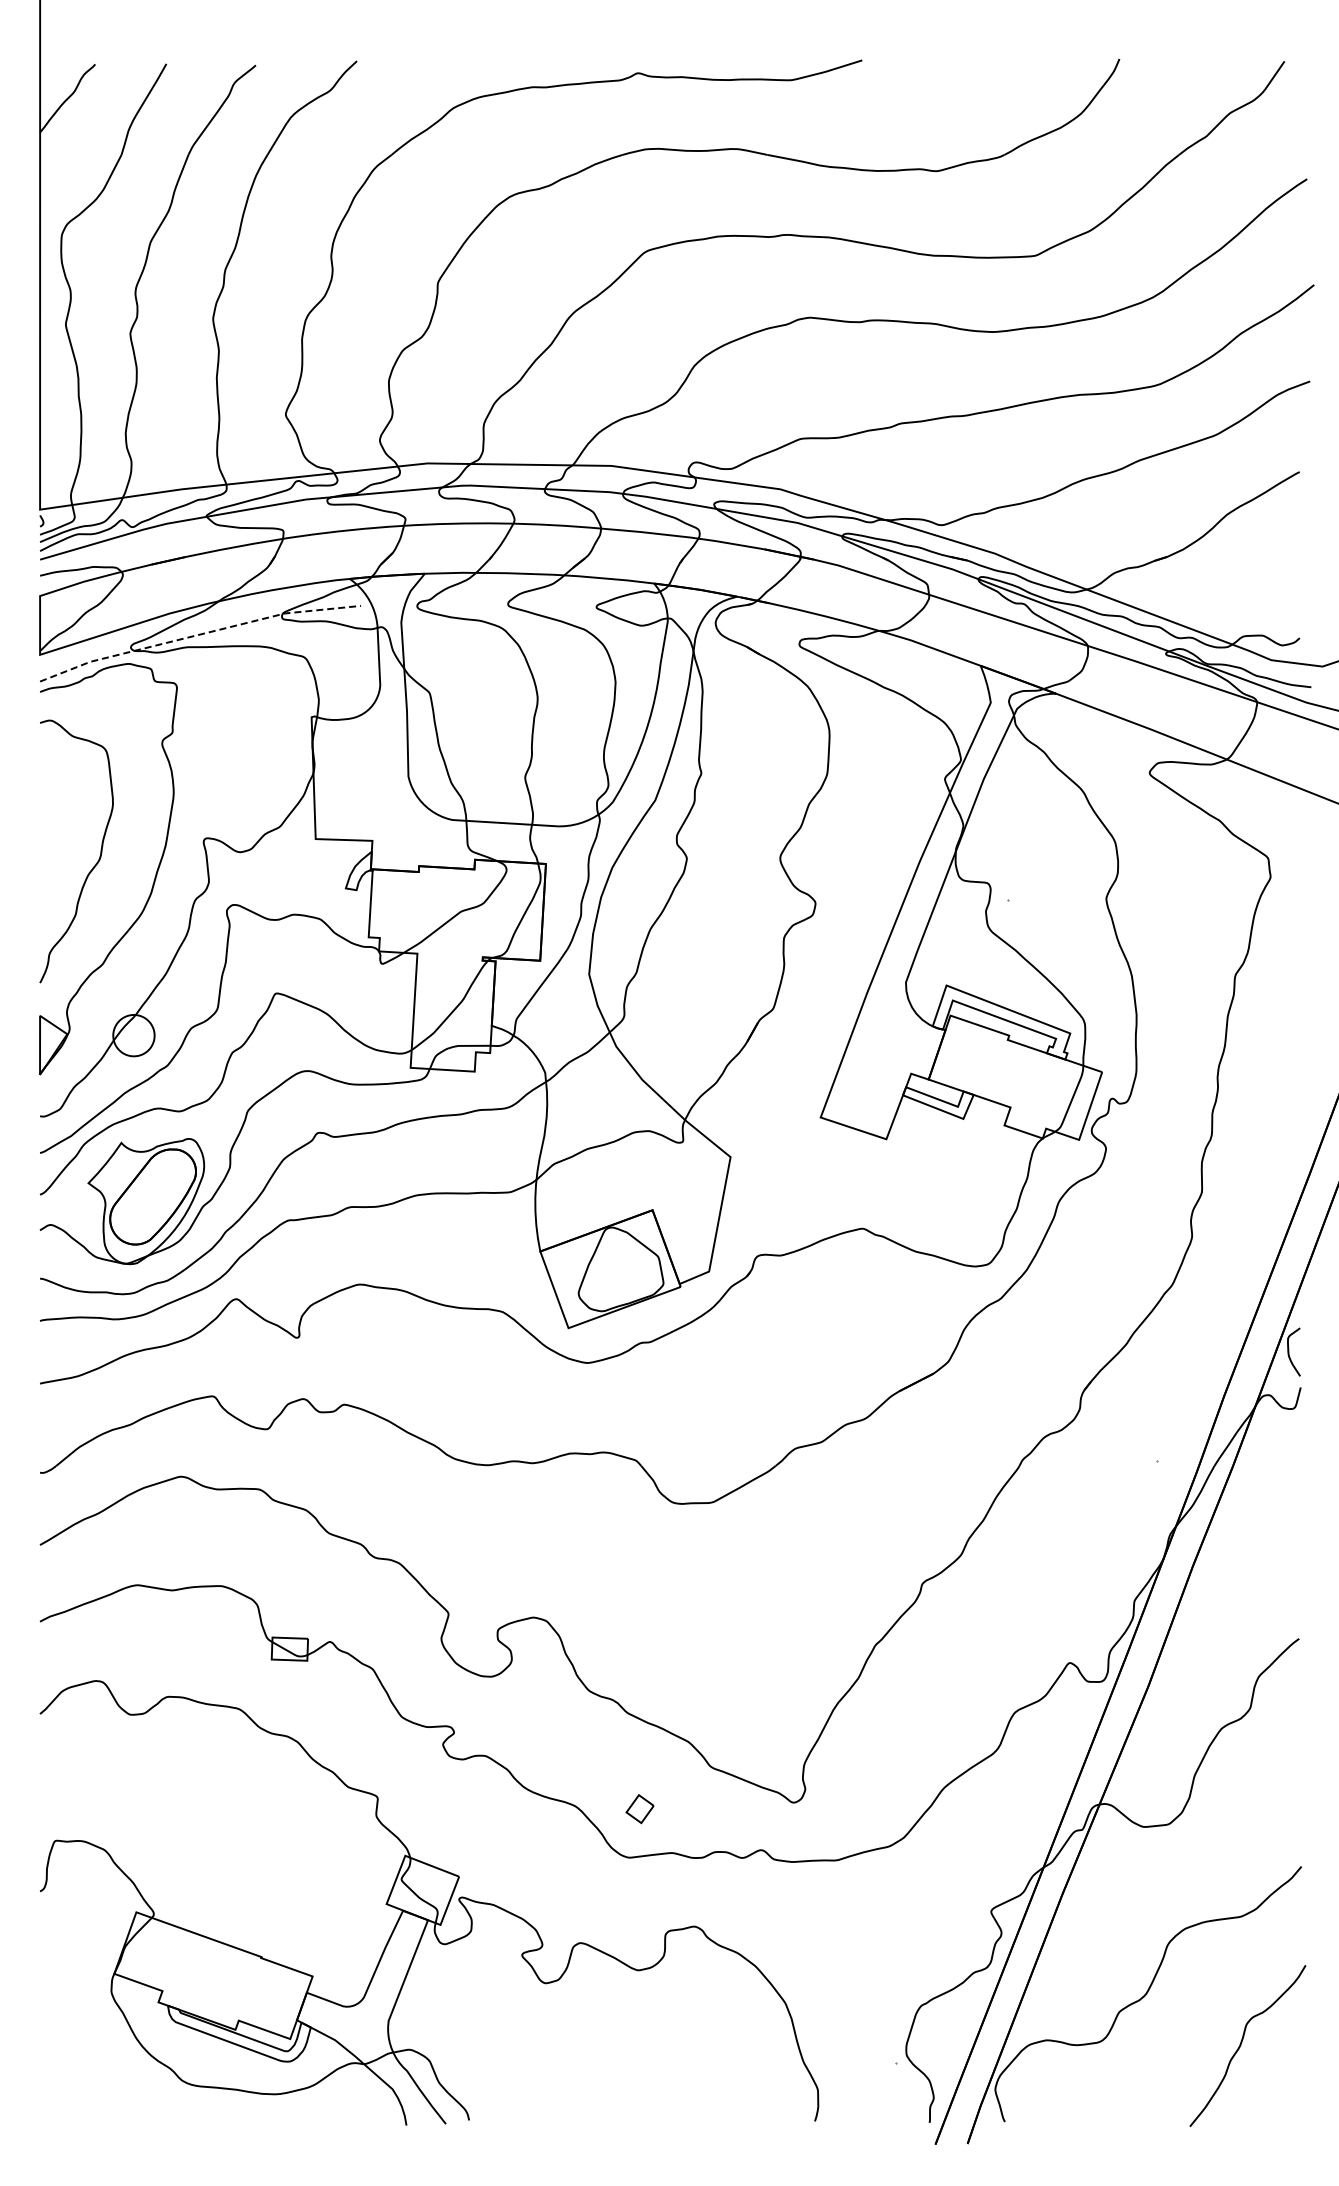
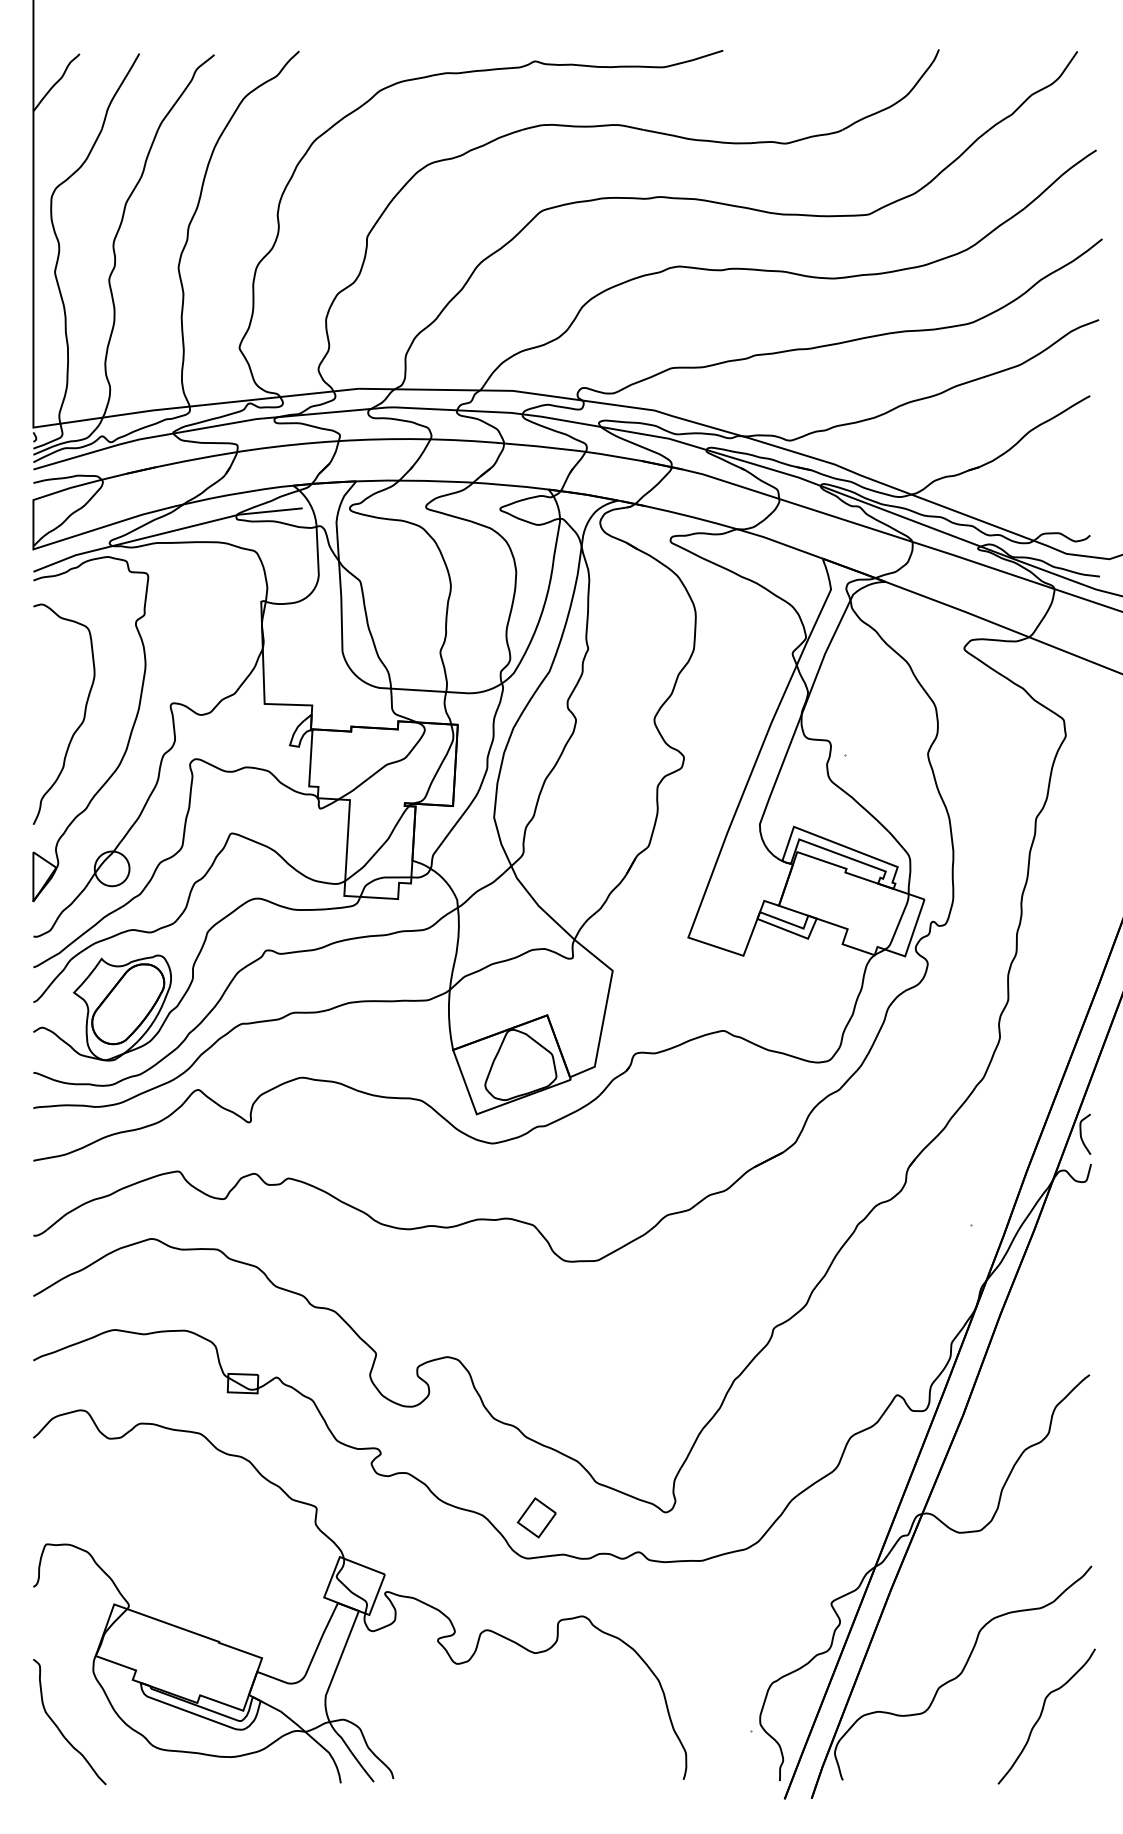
line: (198, 634) -> (166, 532), dashed -> solid
part: (639, 1808) -> (536, 1517), size x1.67
curve: (71, 2060) -> (59, 1728), added

